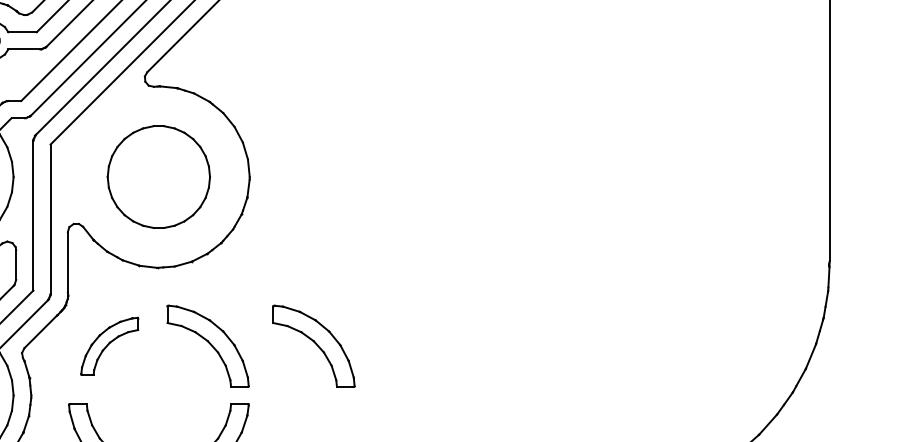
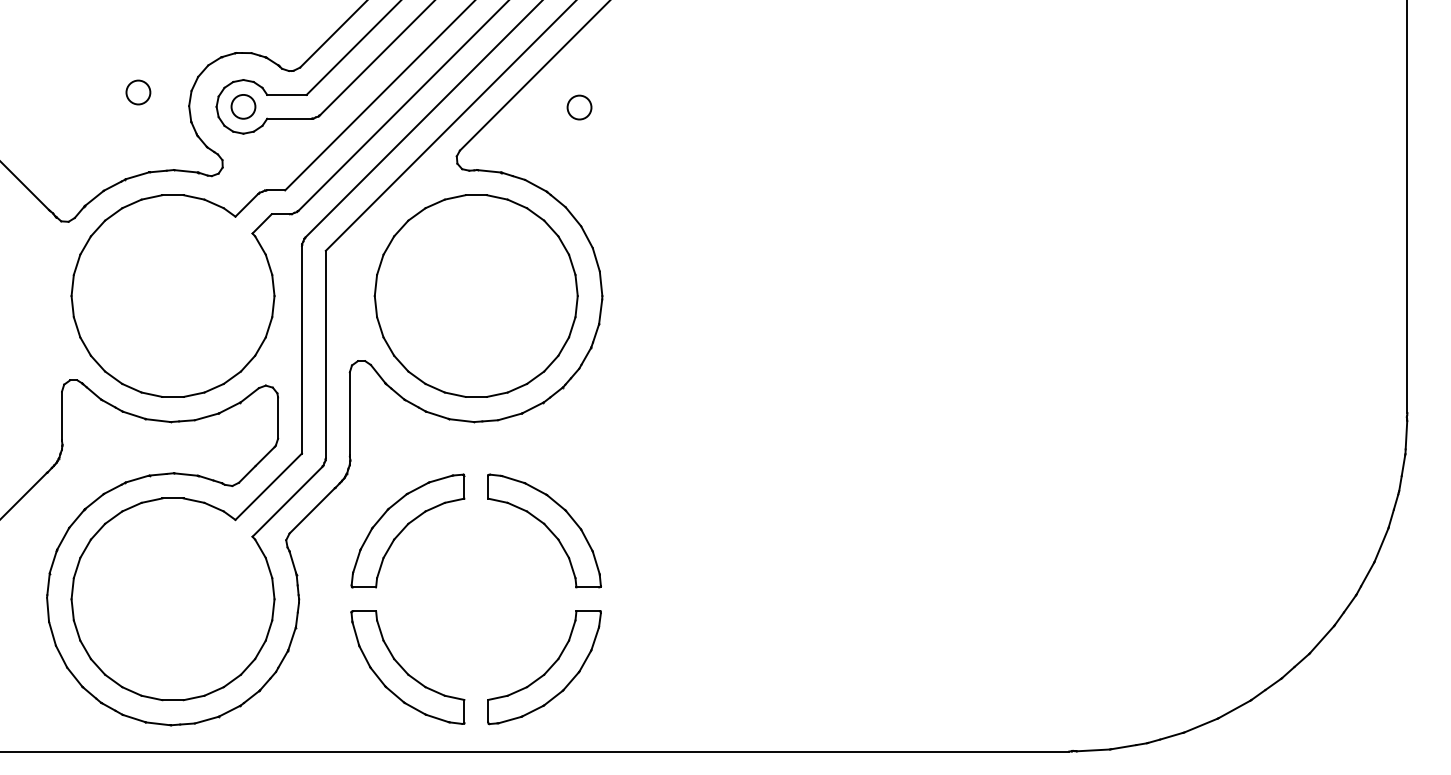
circle: (233, 41) -> (579, 107), added
part: (158, 176) -> (475, 295), size x1.43
part: (109, 345) -> (407, 530), size x1.43
part: (313, 345) -> (691, 530), removed

